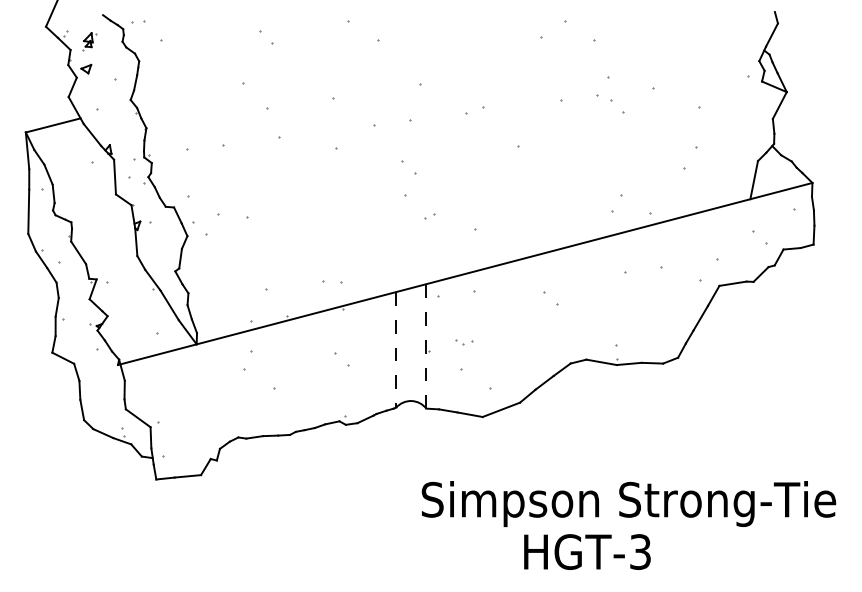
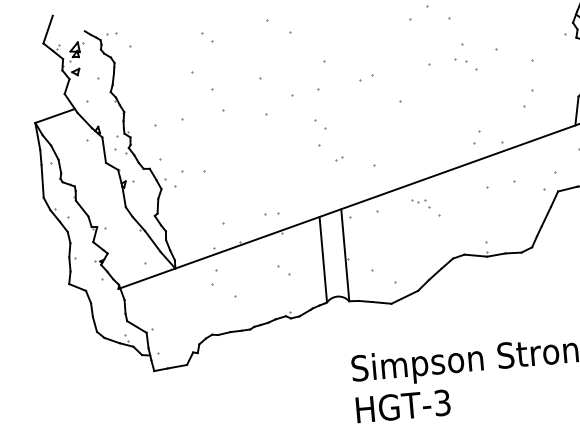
part: (89, 41) -> (76, 51), size x1.43
part: (464, 342) -> (418, 201), moved
line: (426, 346) -> (345, 255), dashed -> solid
line: (396, 349) -> (323, 259), dashed -> solid
text: (587, 551) -> (403, 405), moved

